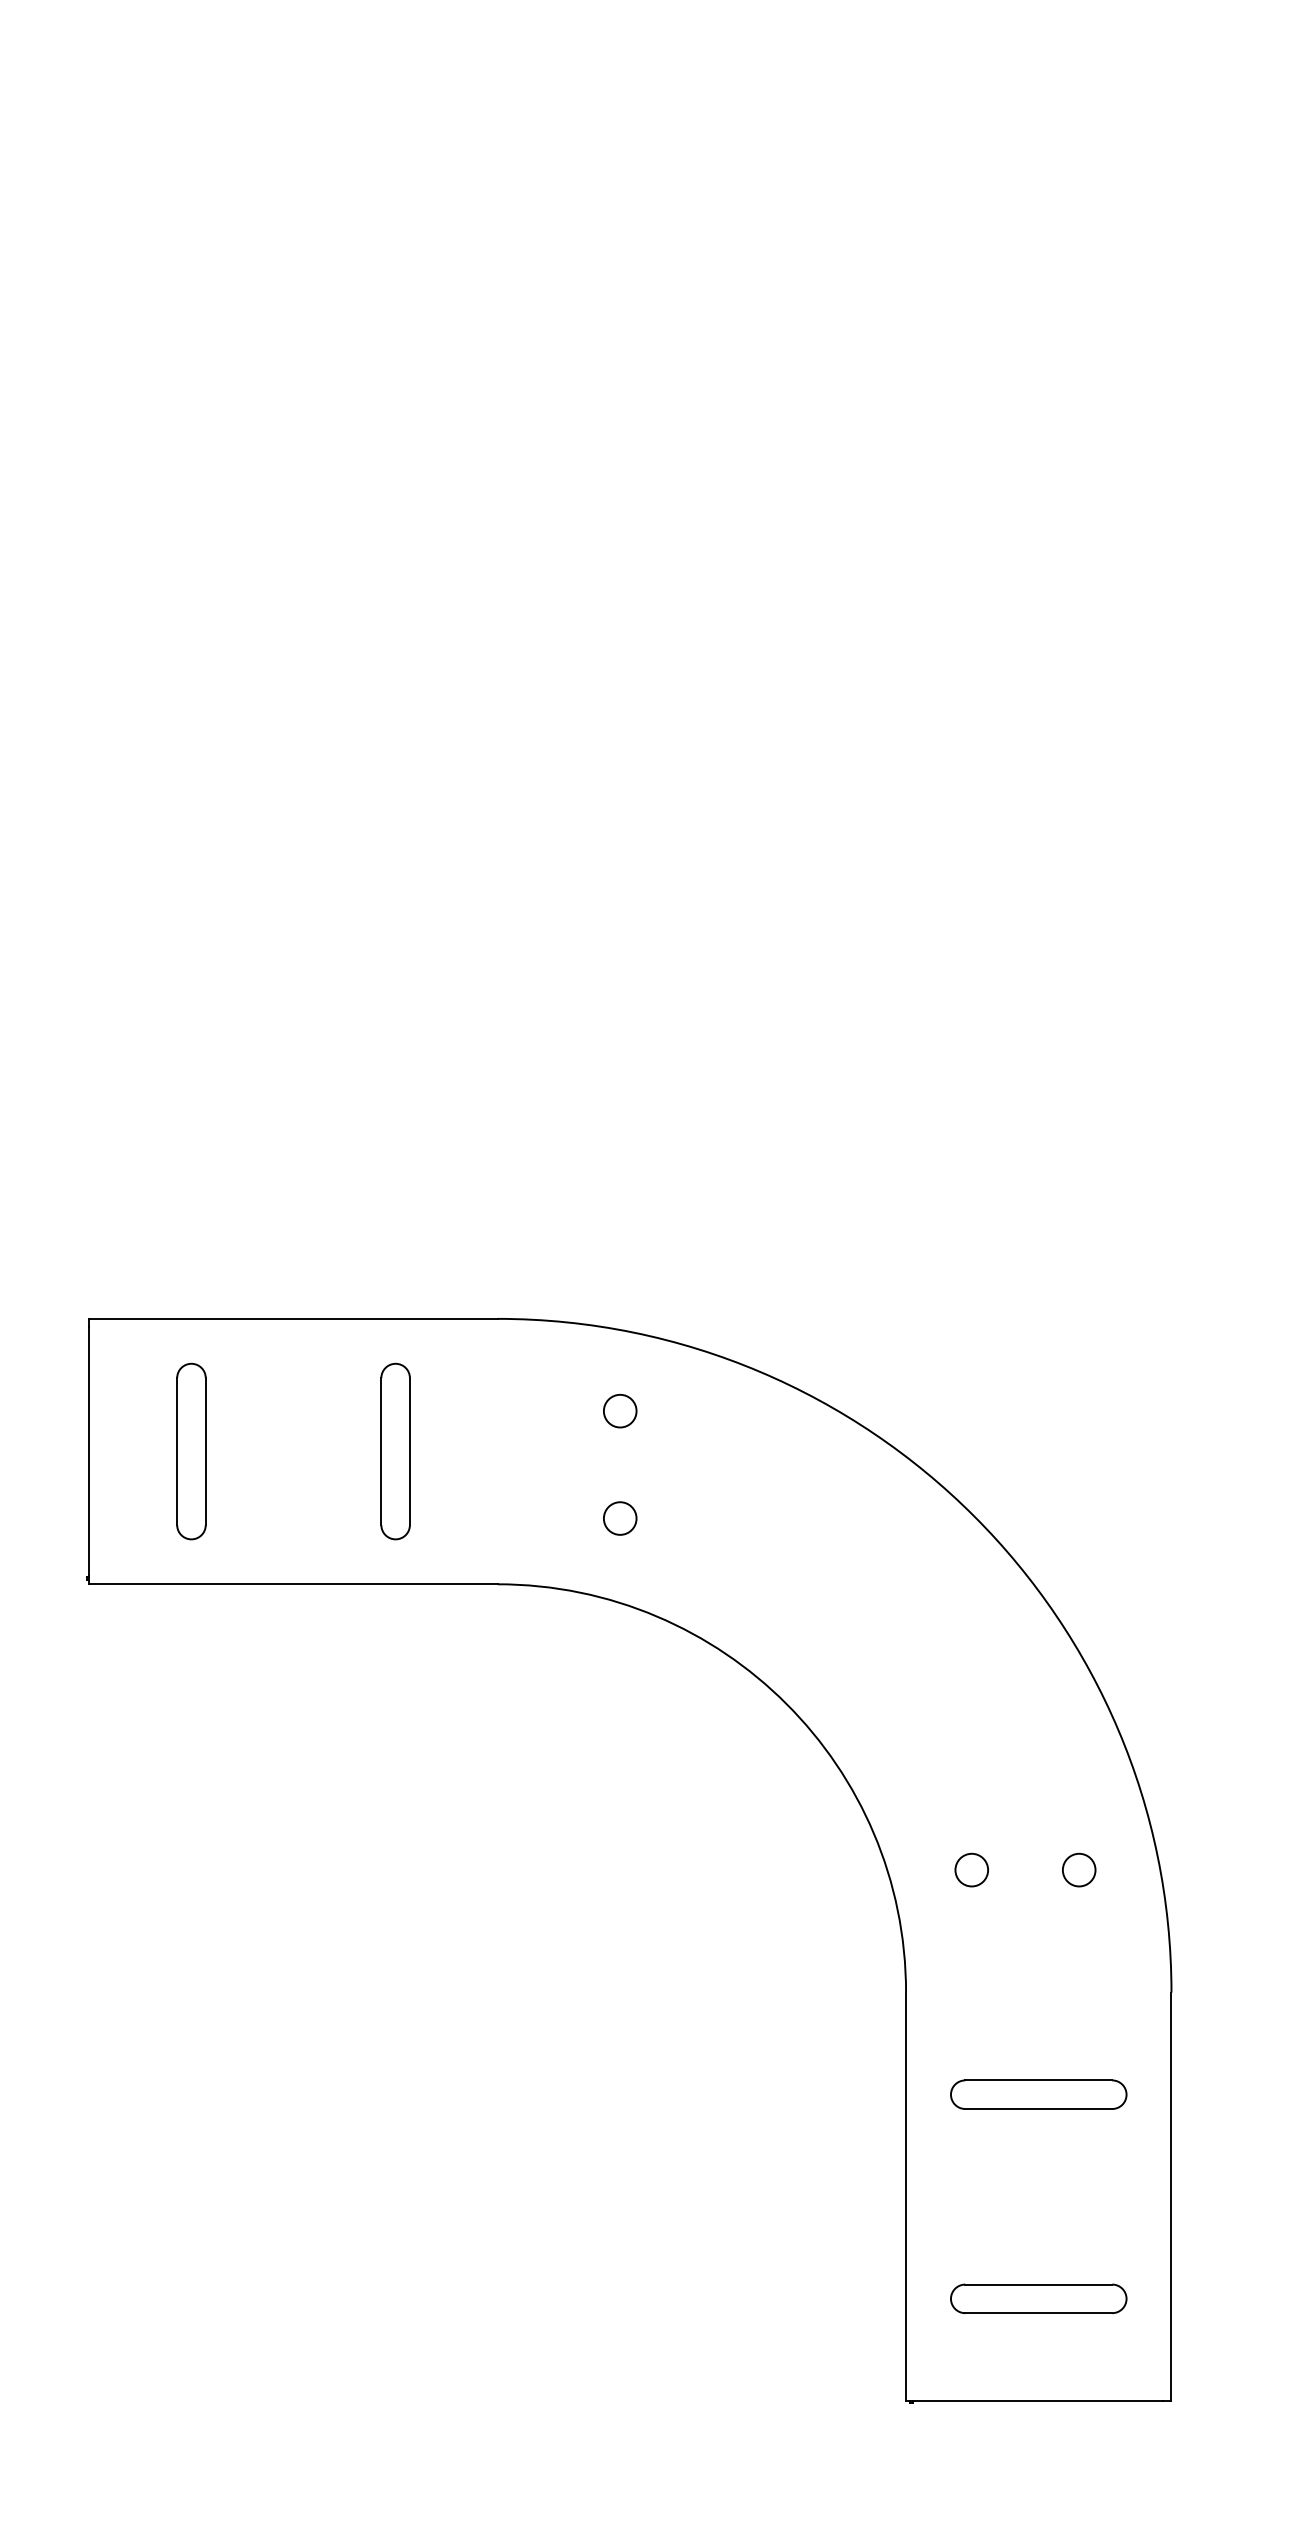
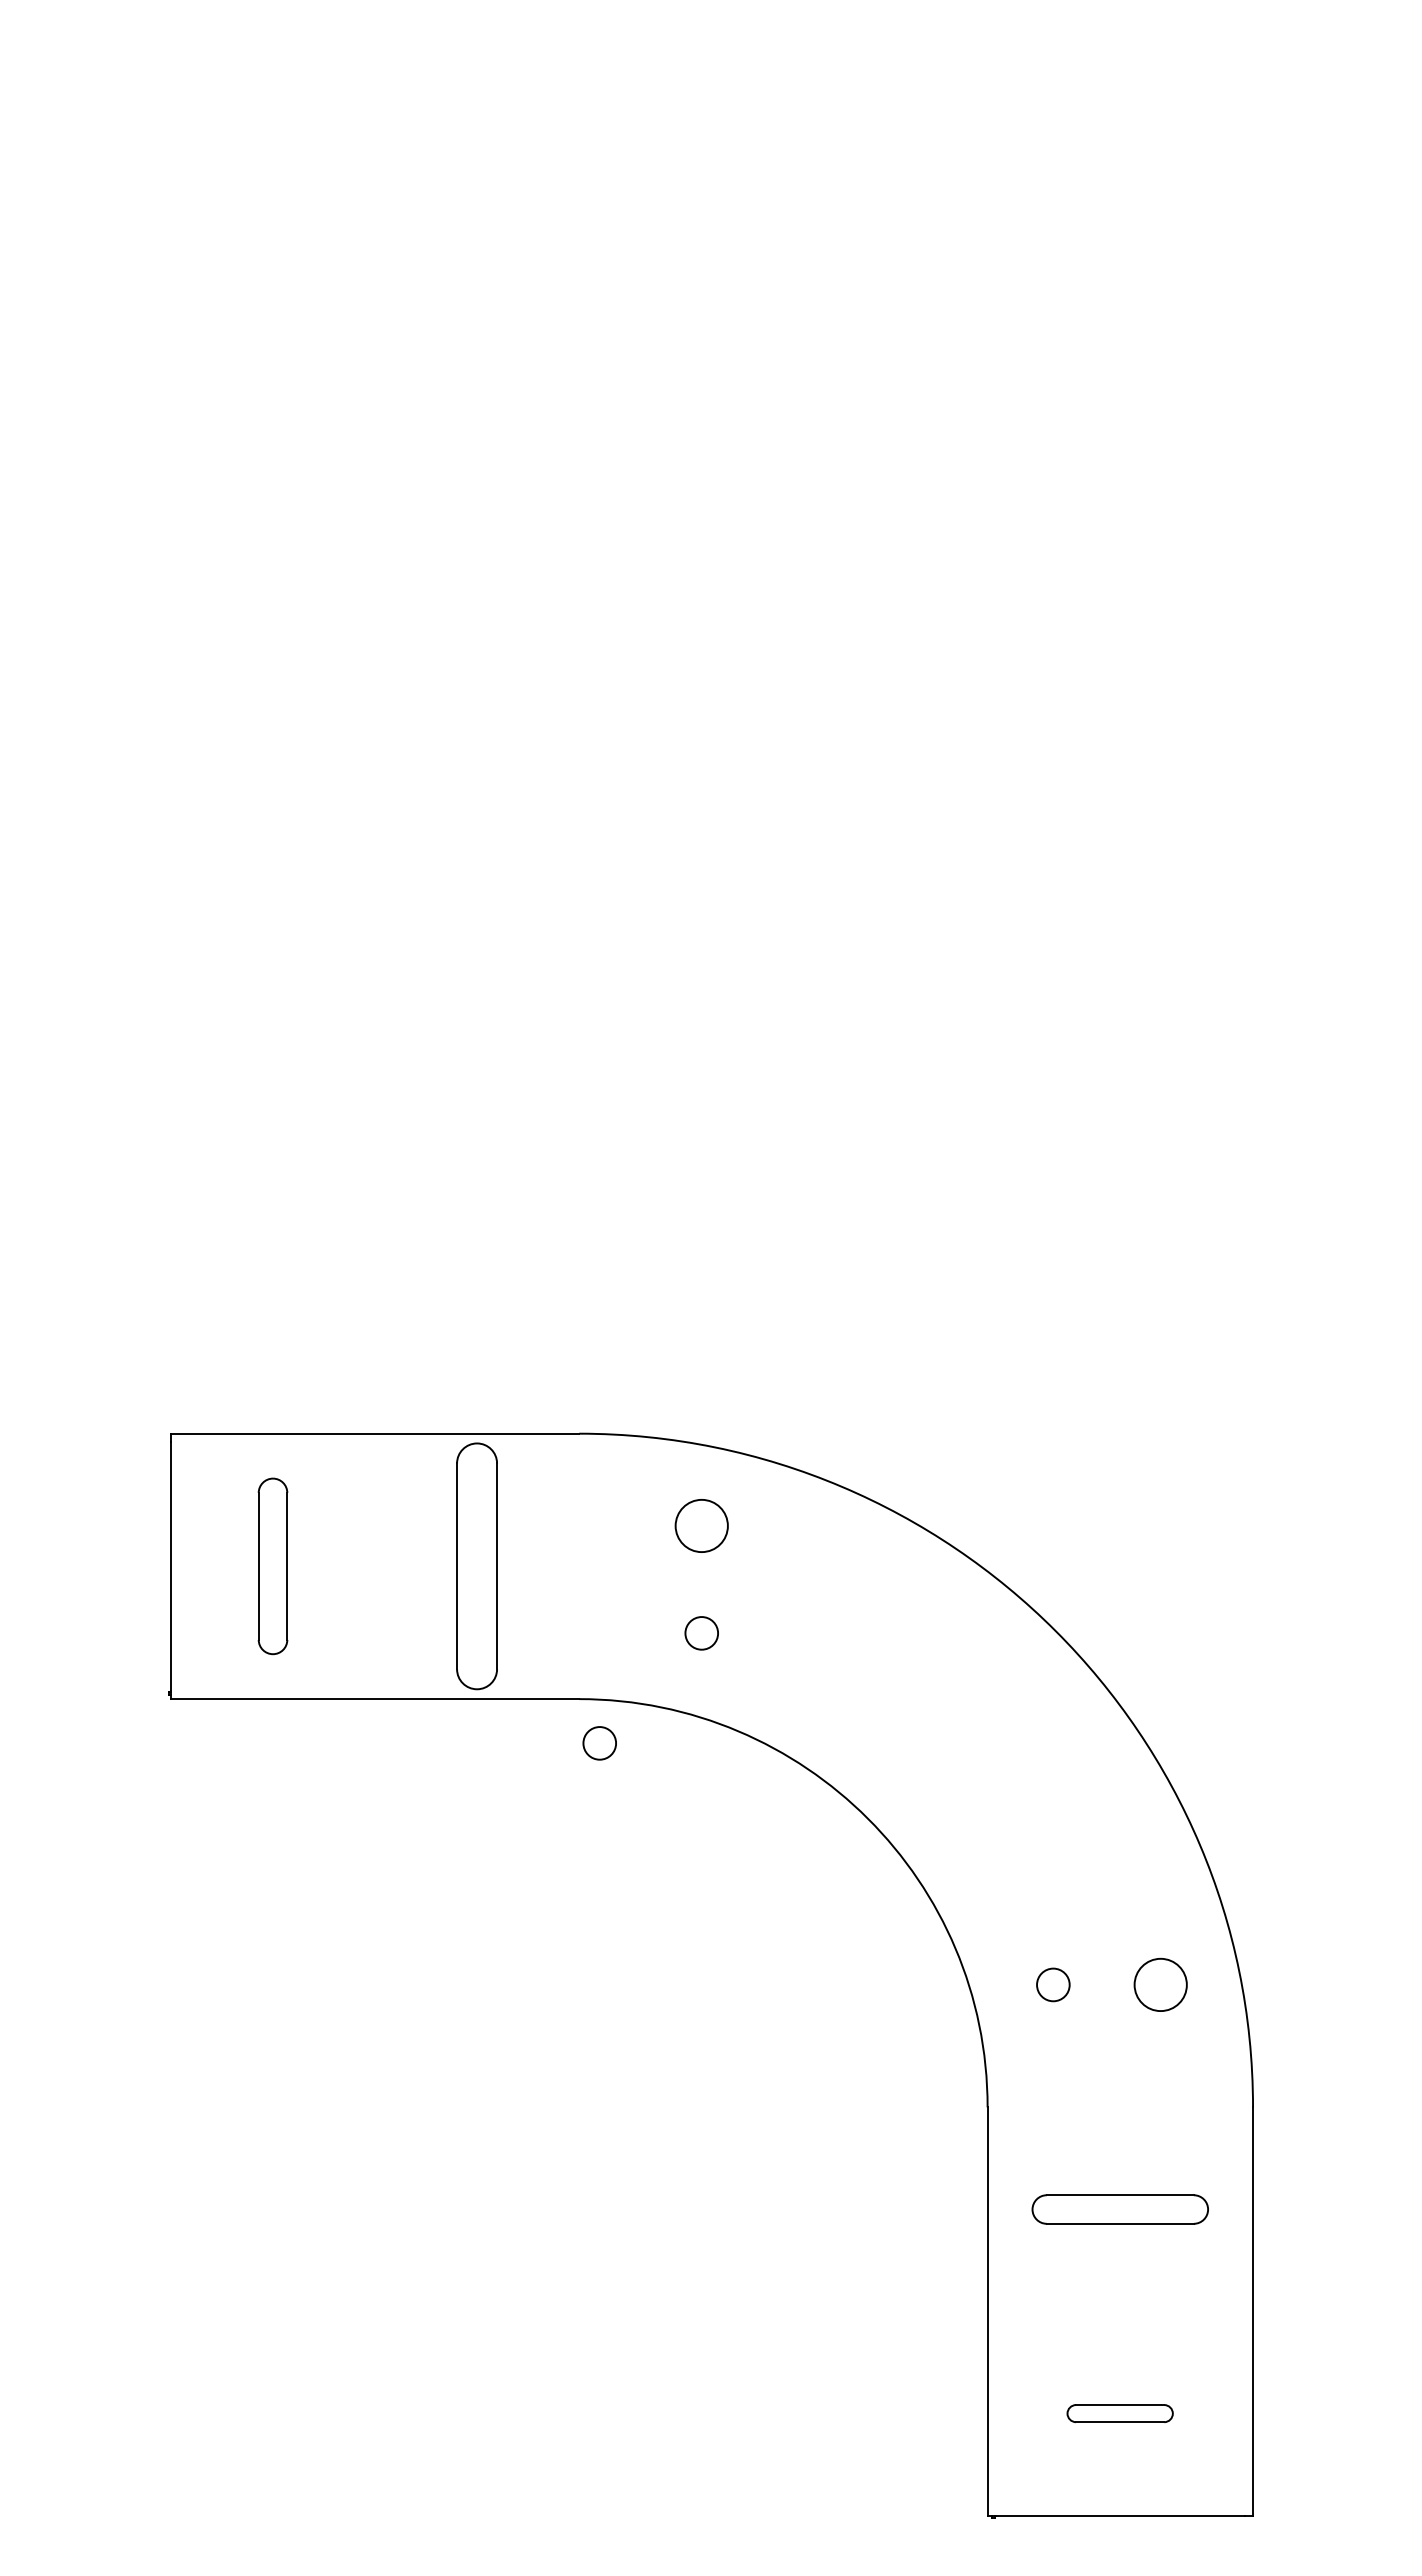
circle: (619, 1410) -> (701, 1525), size x1.6
part: (395, 1451) -> (477, 1566), size x1.4
circle: (517, 1628) -> (599, 1743), added
circle: (1078, 1869) -> (1160, 1984), size x1.6
part: (1037, 2298) -> (1119, 2413), size x0.6

